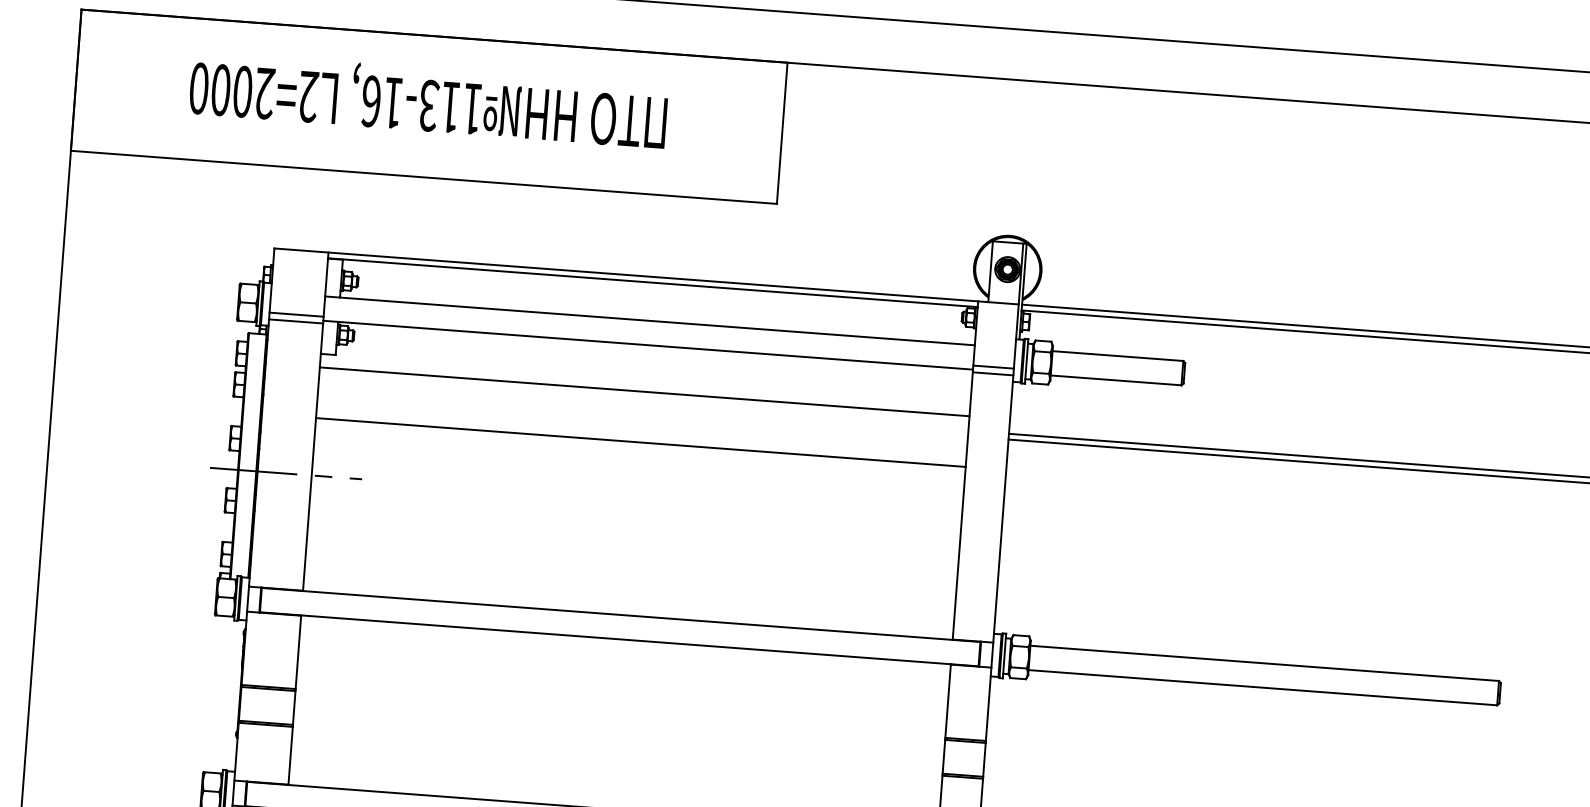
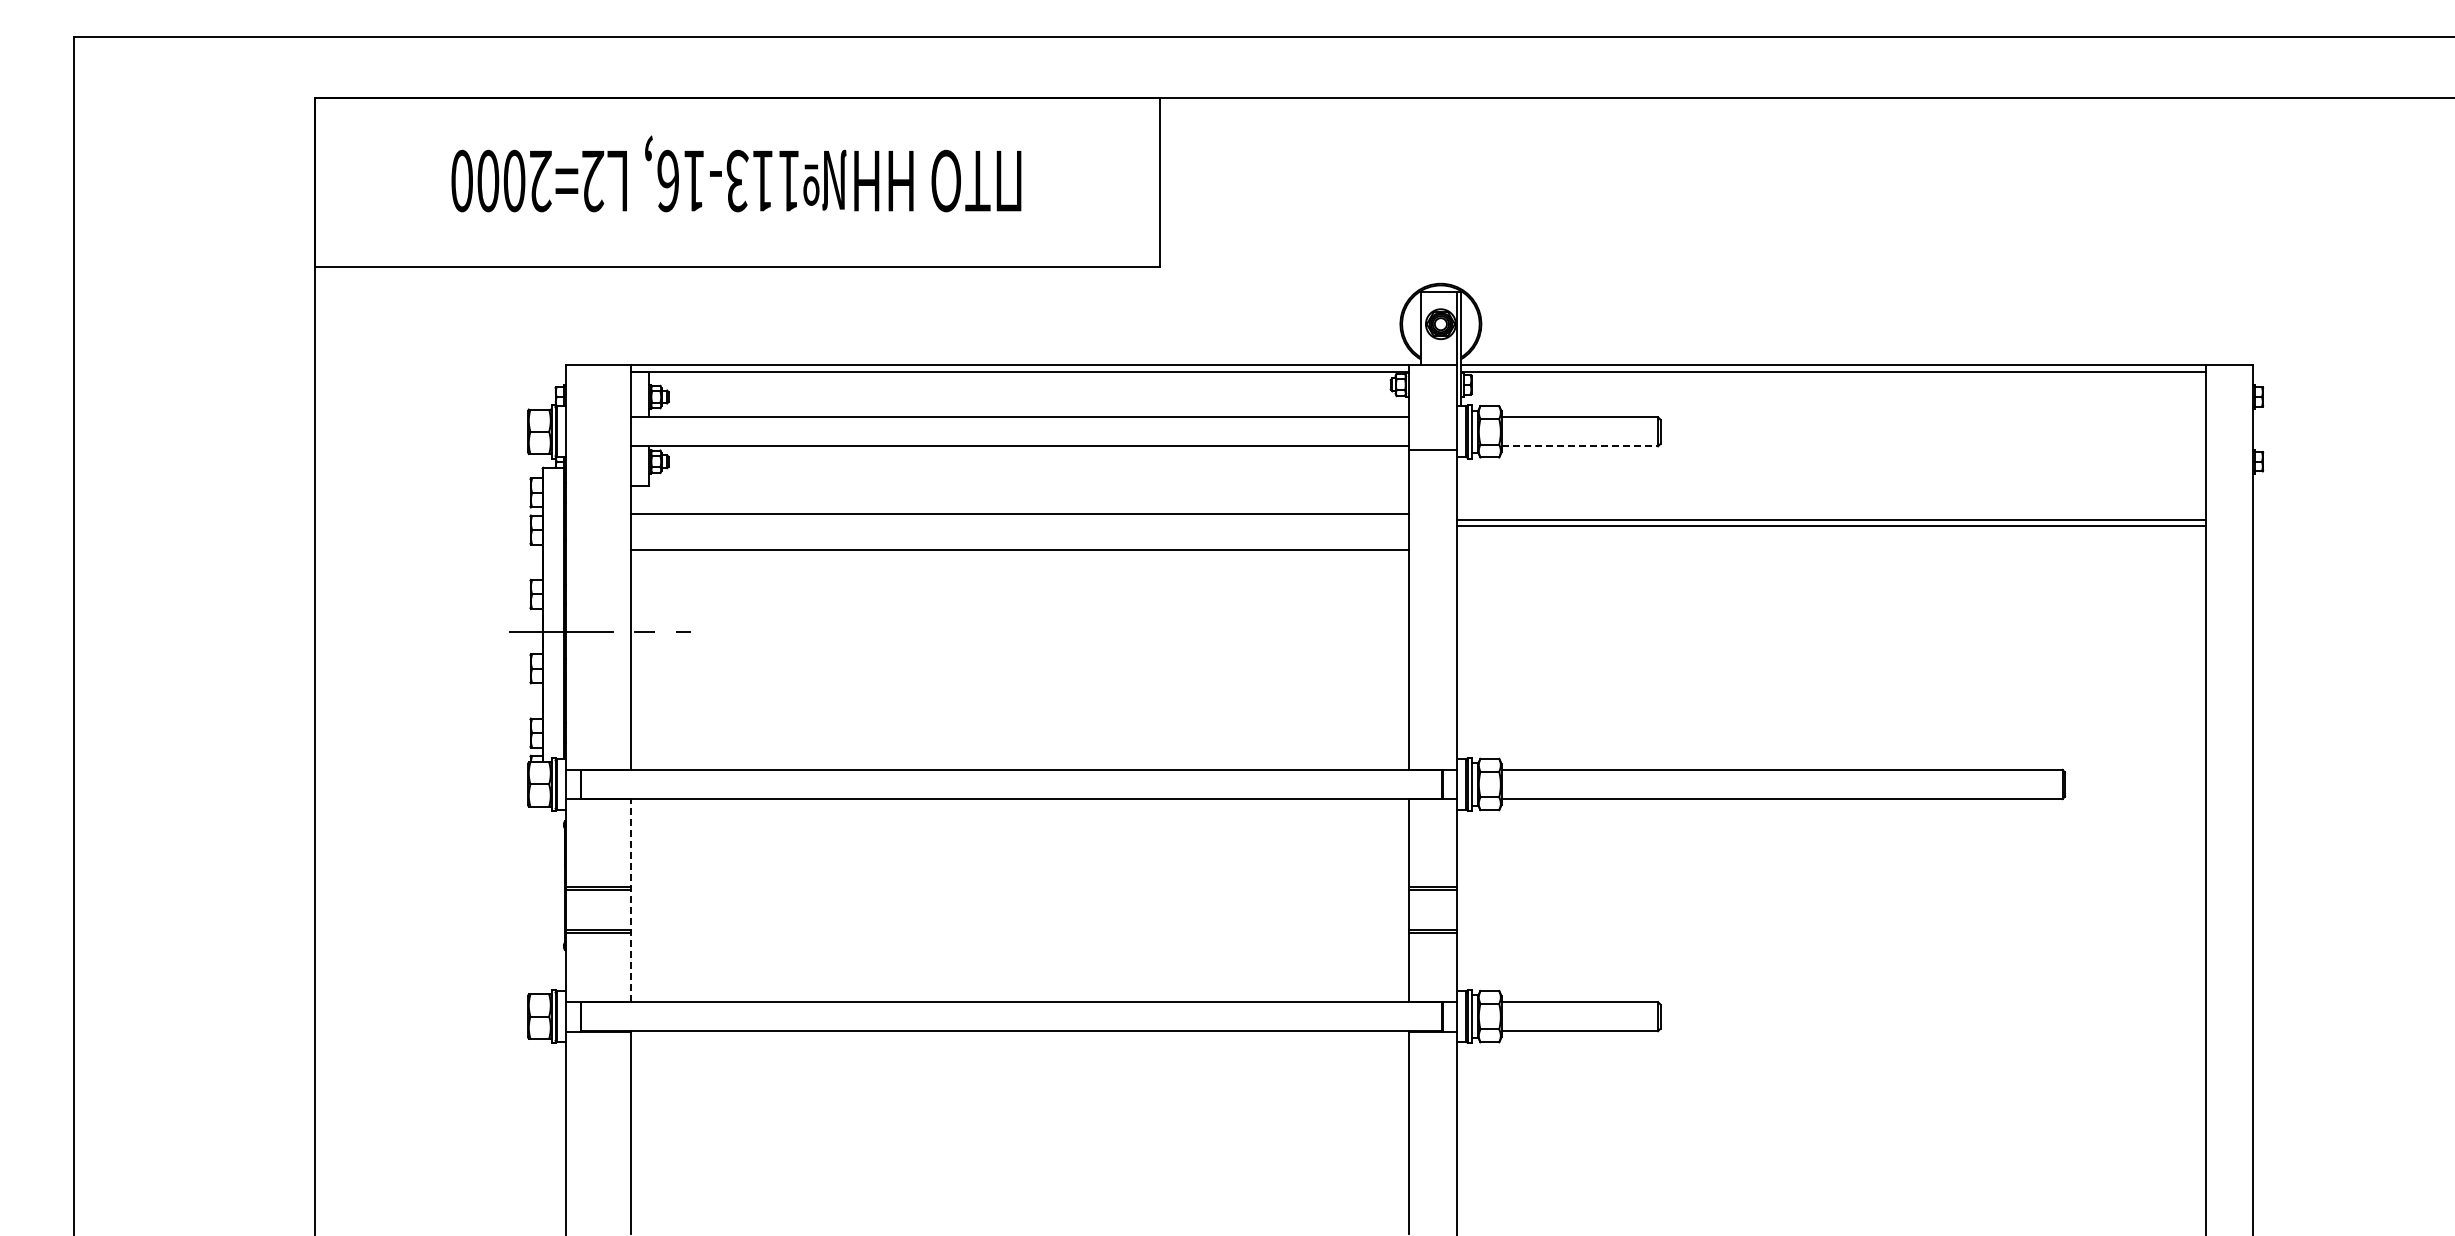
line: (296, 314) -> (598, 441), removed
line: (296, 321) -> (598, 449), removed
line: (993, 367) -> (1432, 441), removed
line: (1116, 380) -> (1580, 446), solid -> dashed
line: (644, 392) -> (1019, 550), moved
line: (640, 442) -> (1019, 513), moved
line: (294, 700) -> (630, 900), solid -> dashed

